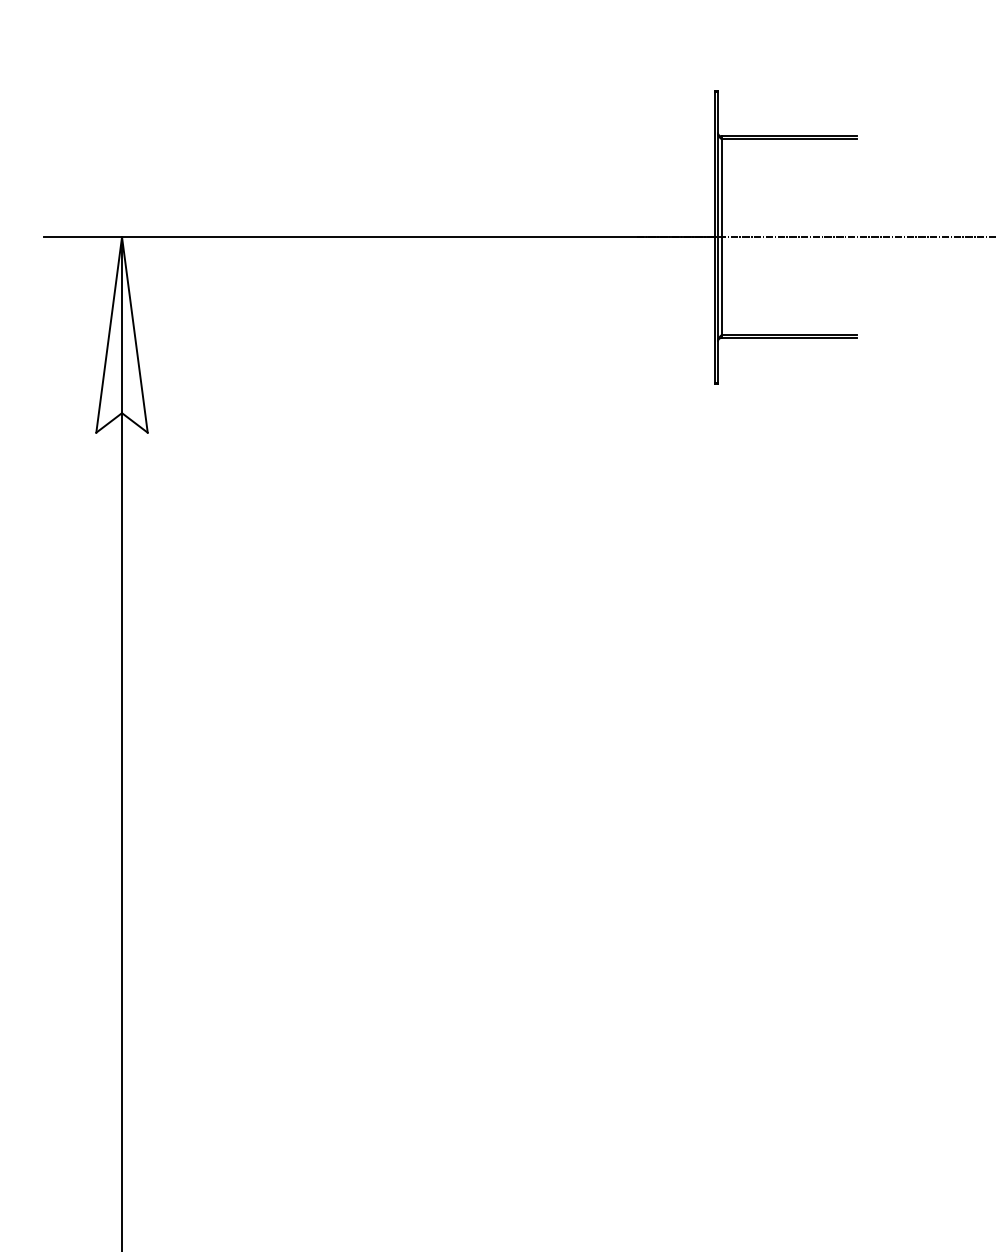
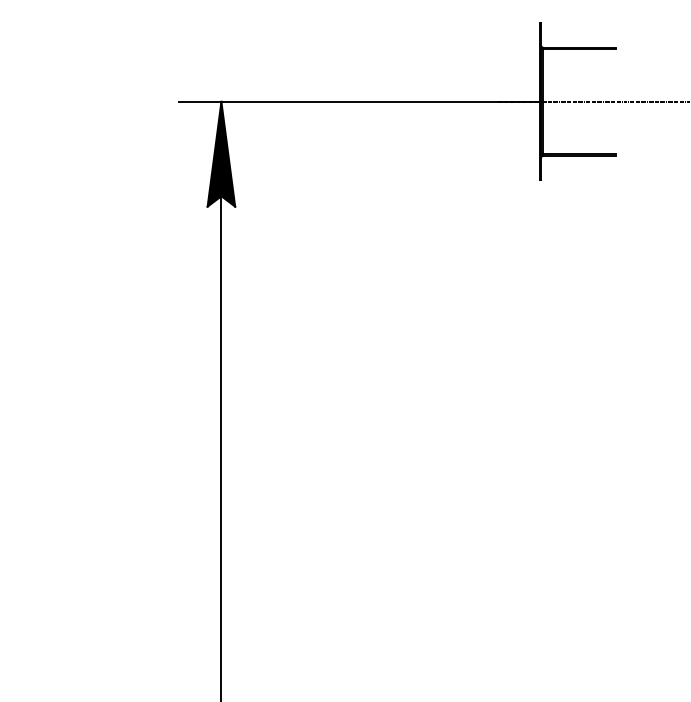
fill: (122, 333) -> (221, 153), added

